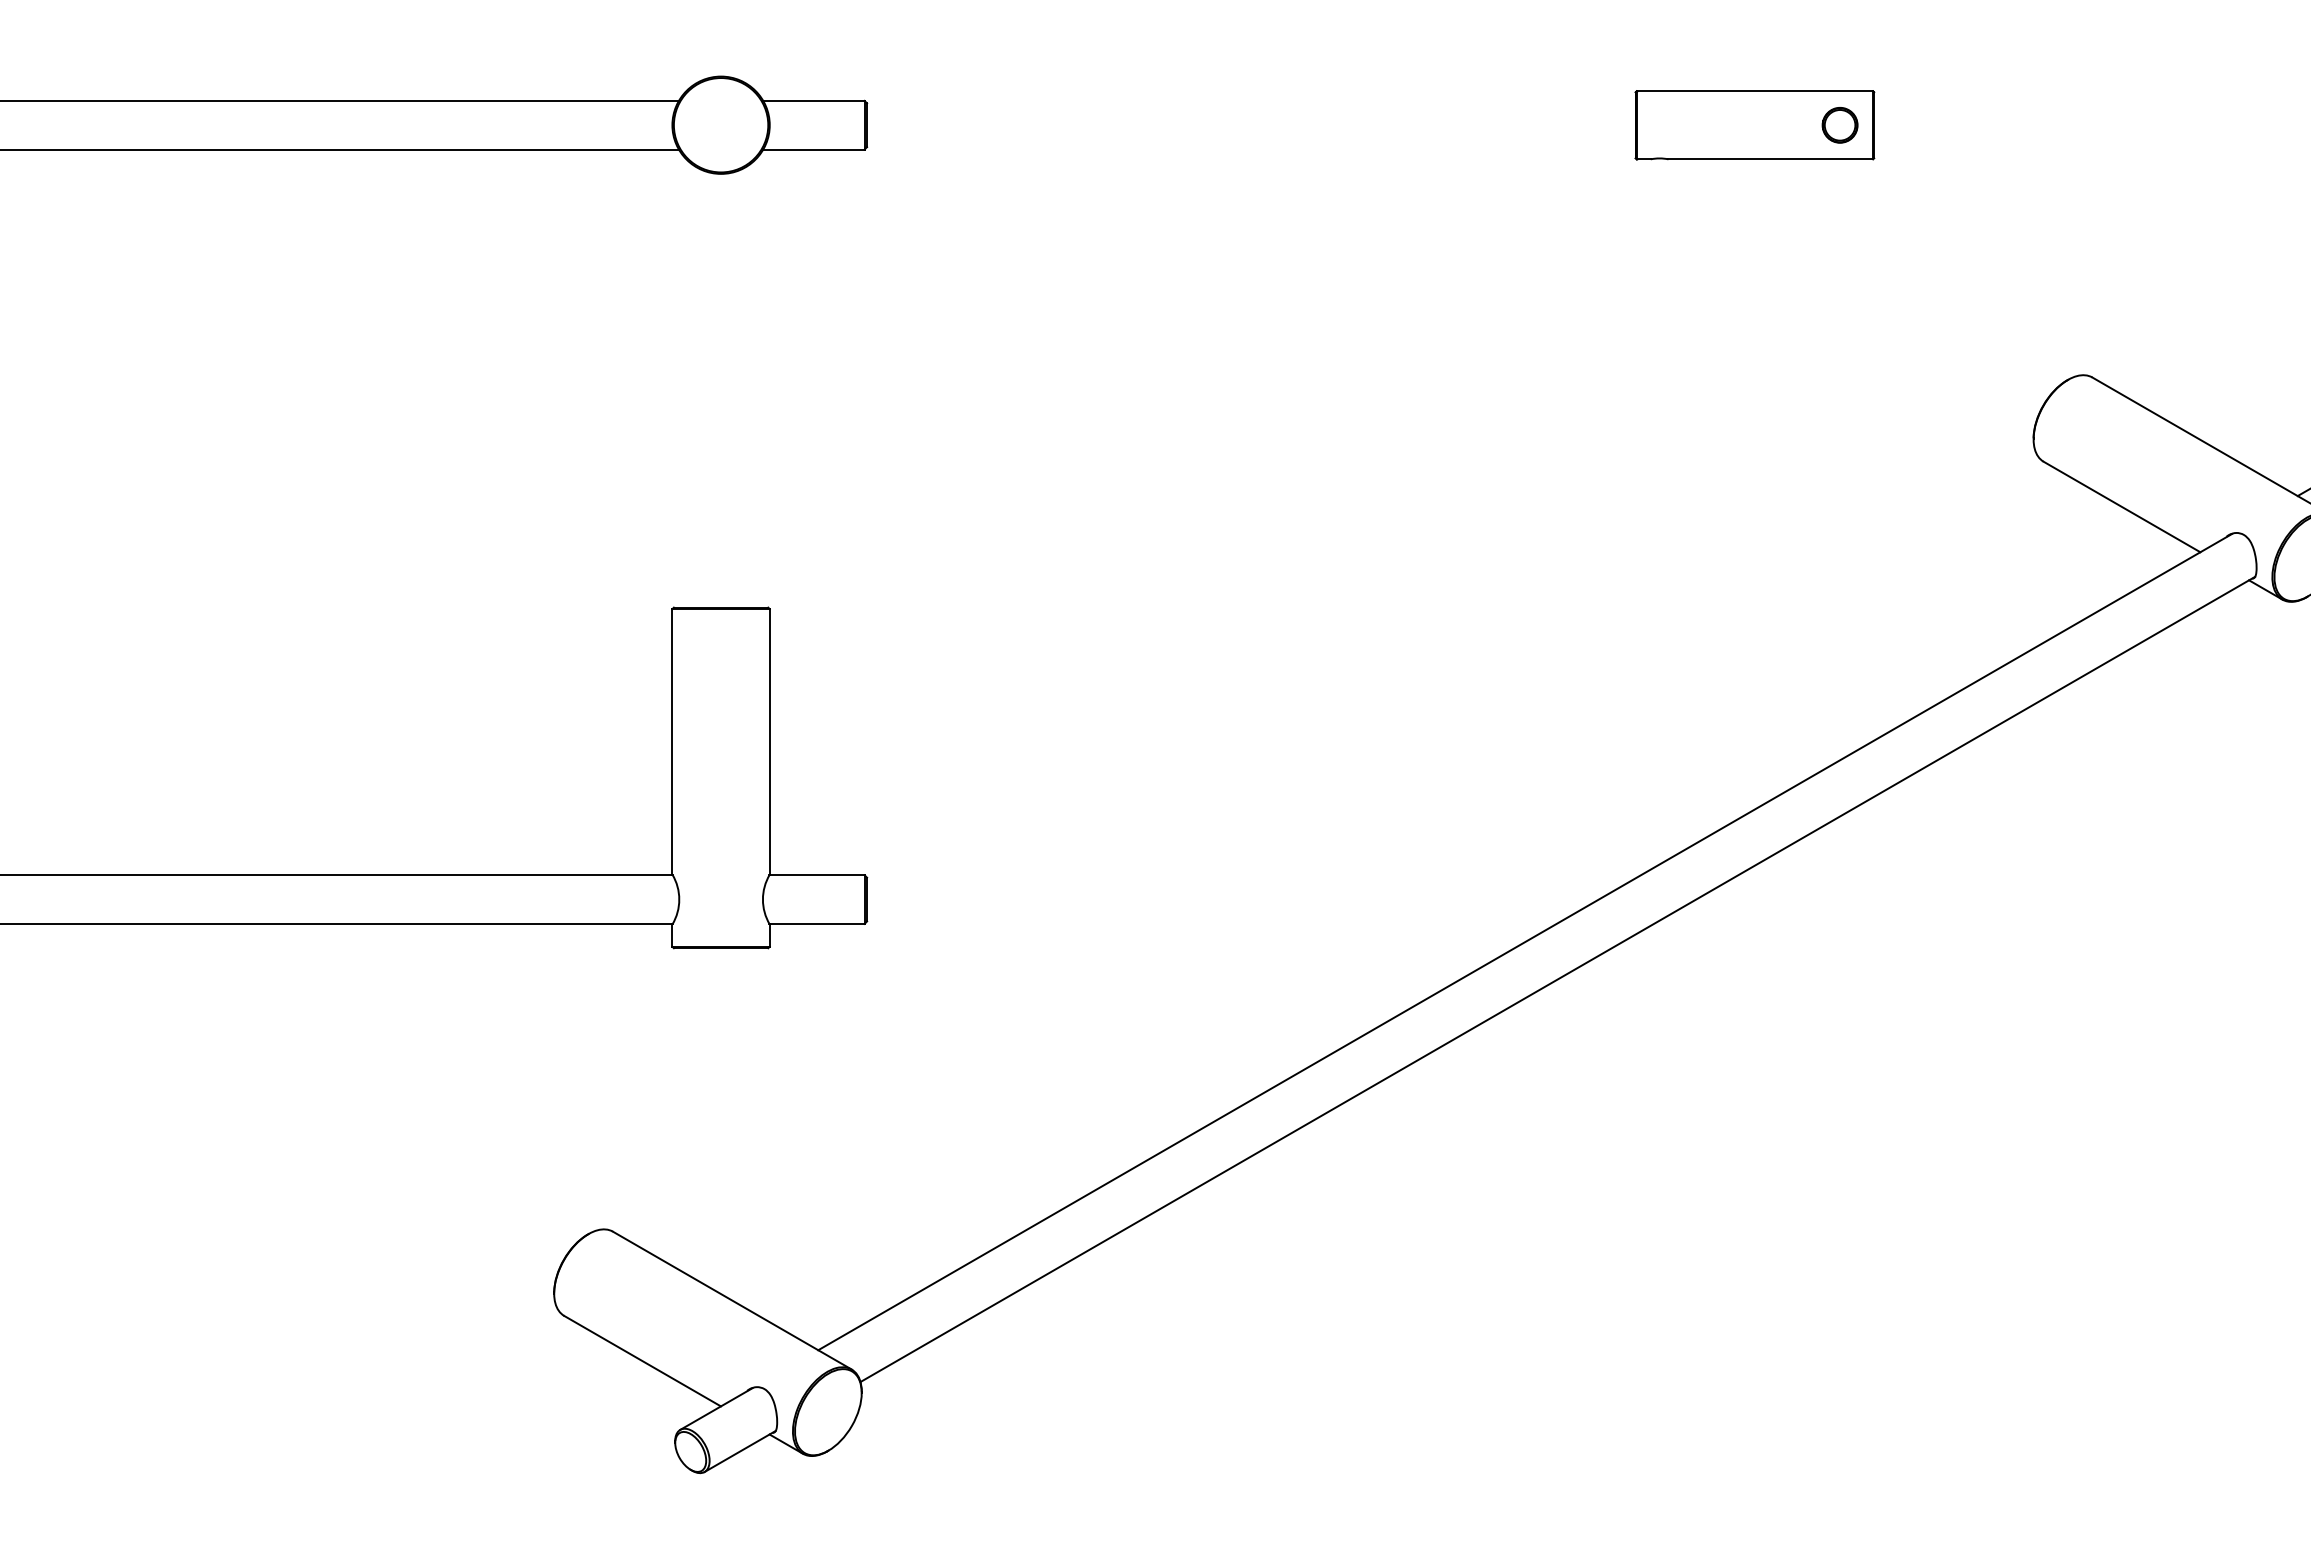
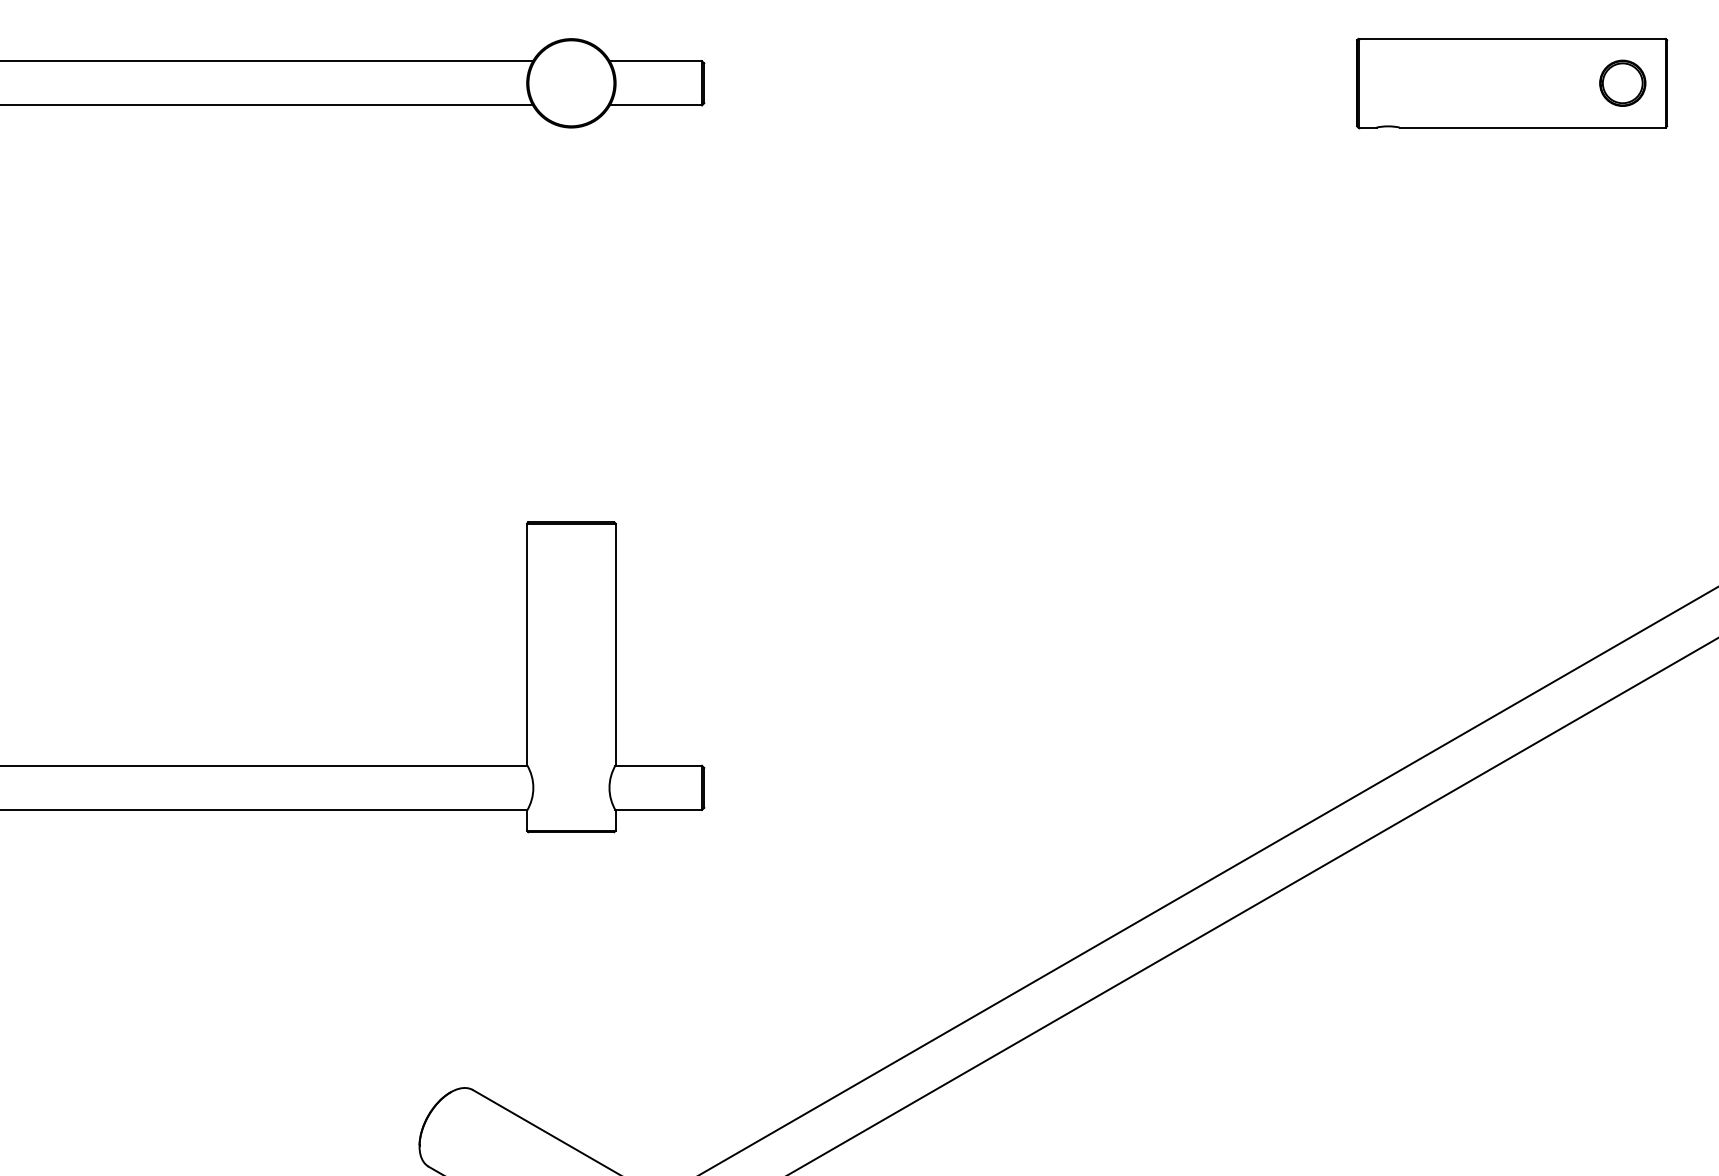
part: (1754, 125) -> (1511, 83), size x1.43

